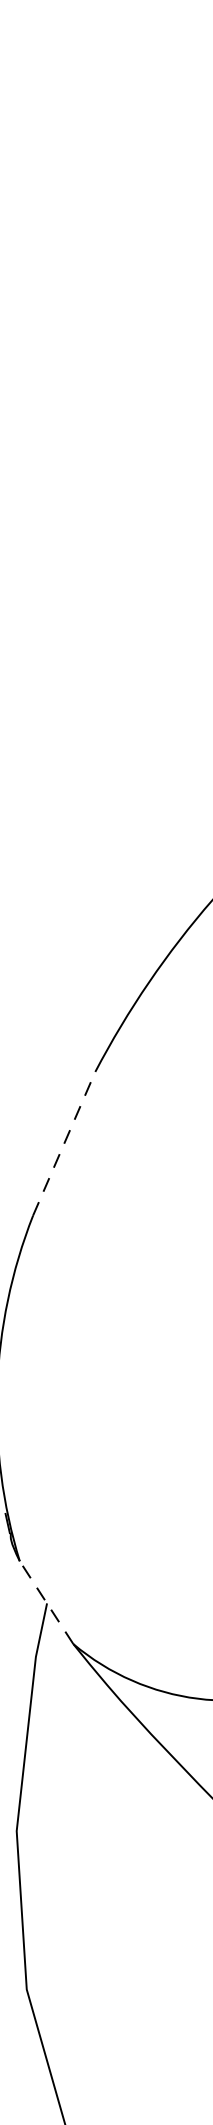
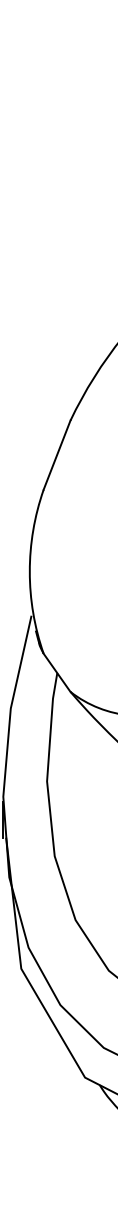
line: (65, 1142) -> (57, 454), dashed -> solid
line: (45, 1602) -> (56, 672), dashed -> solid

